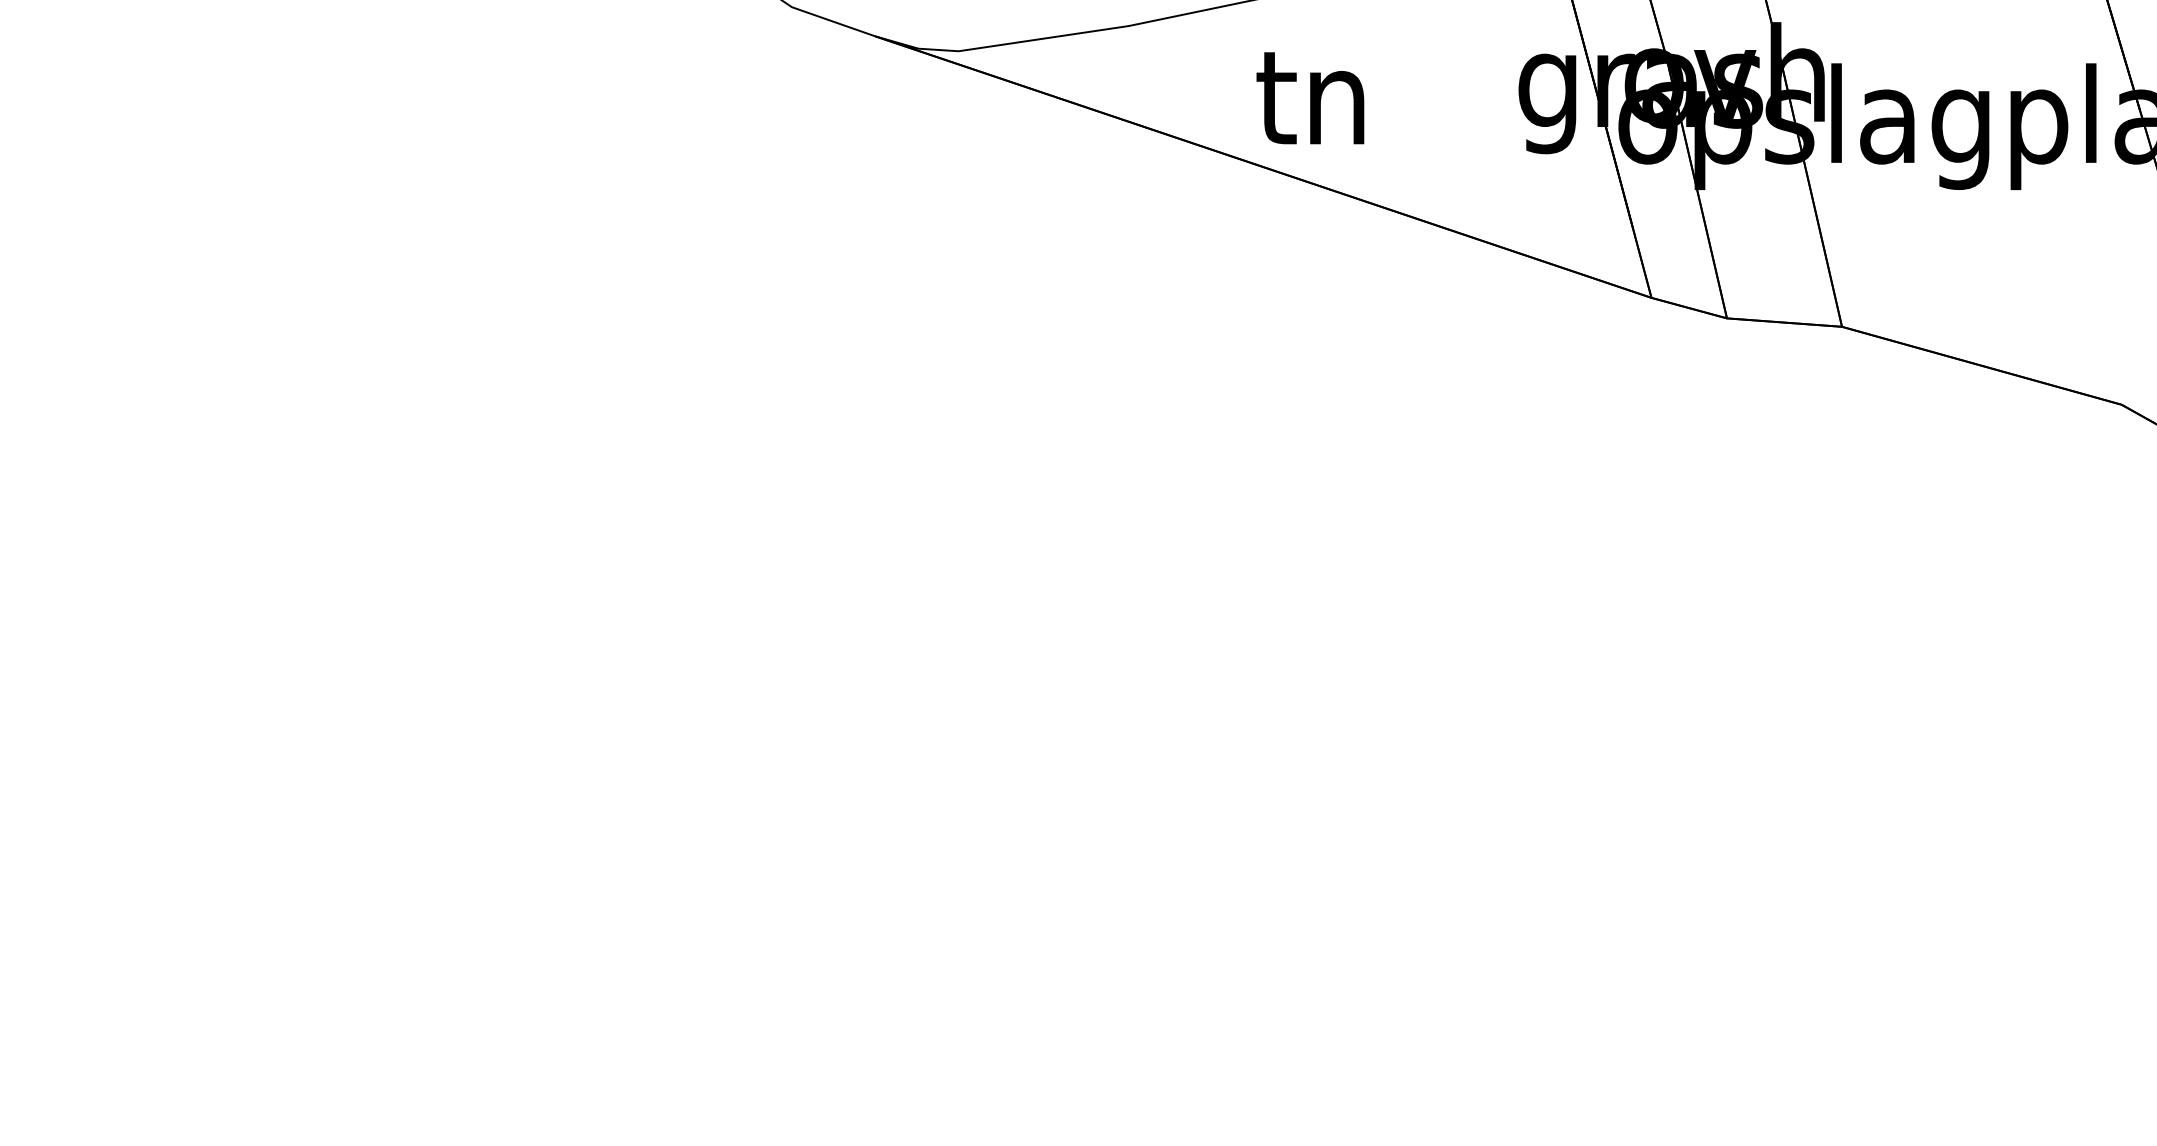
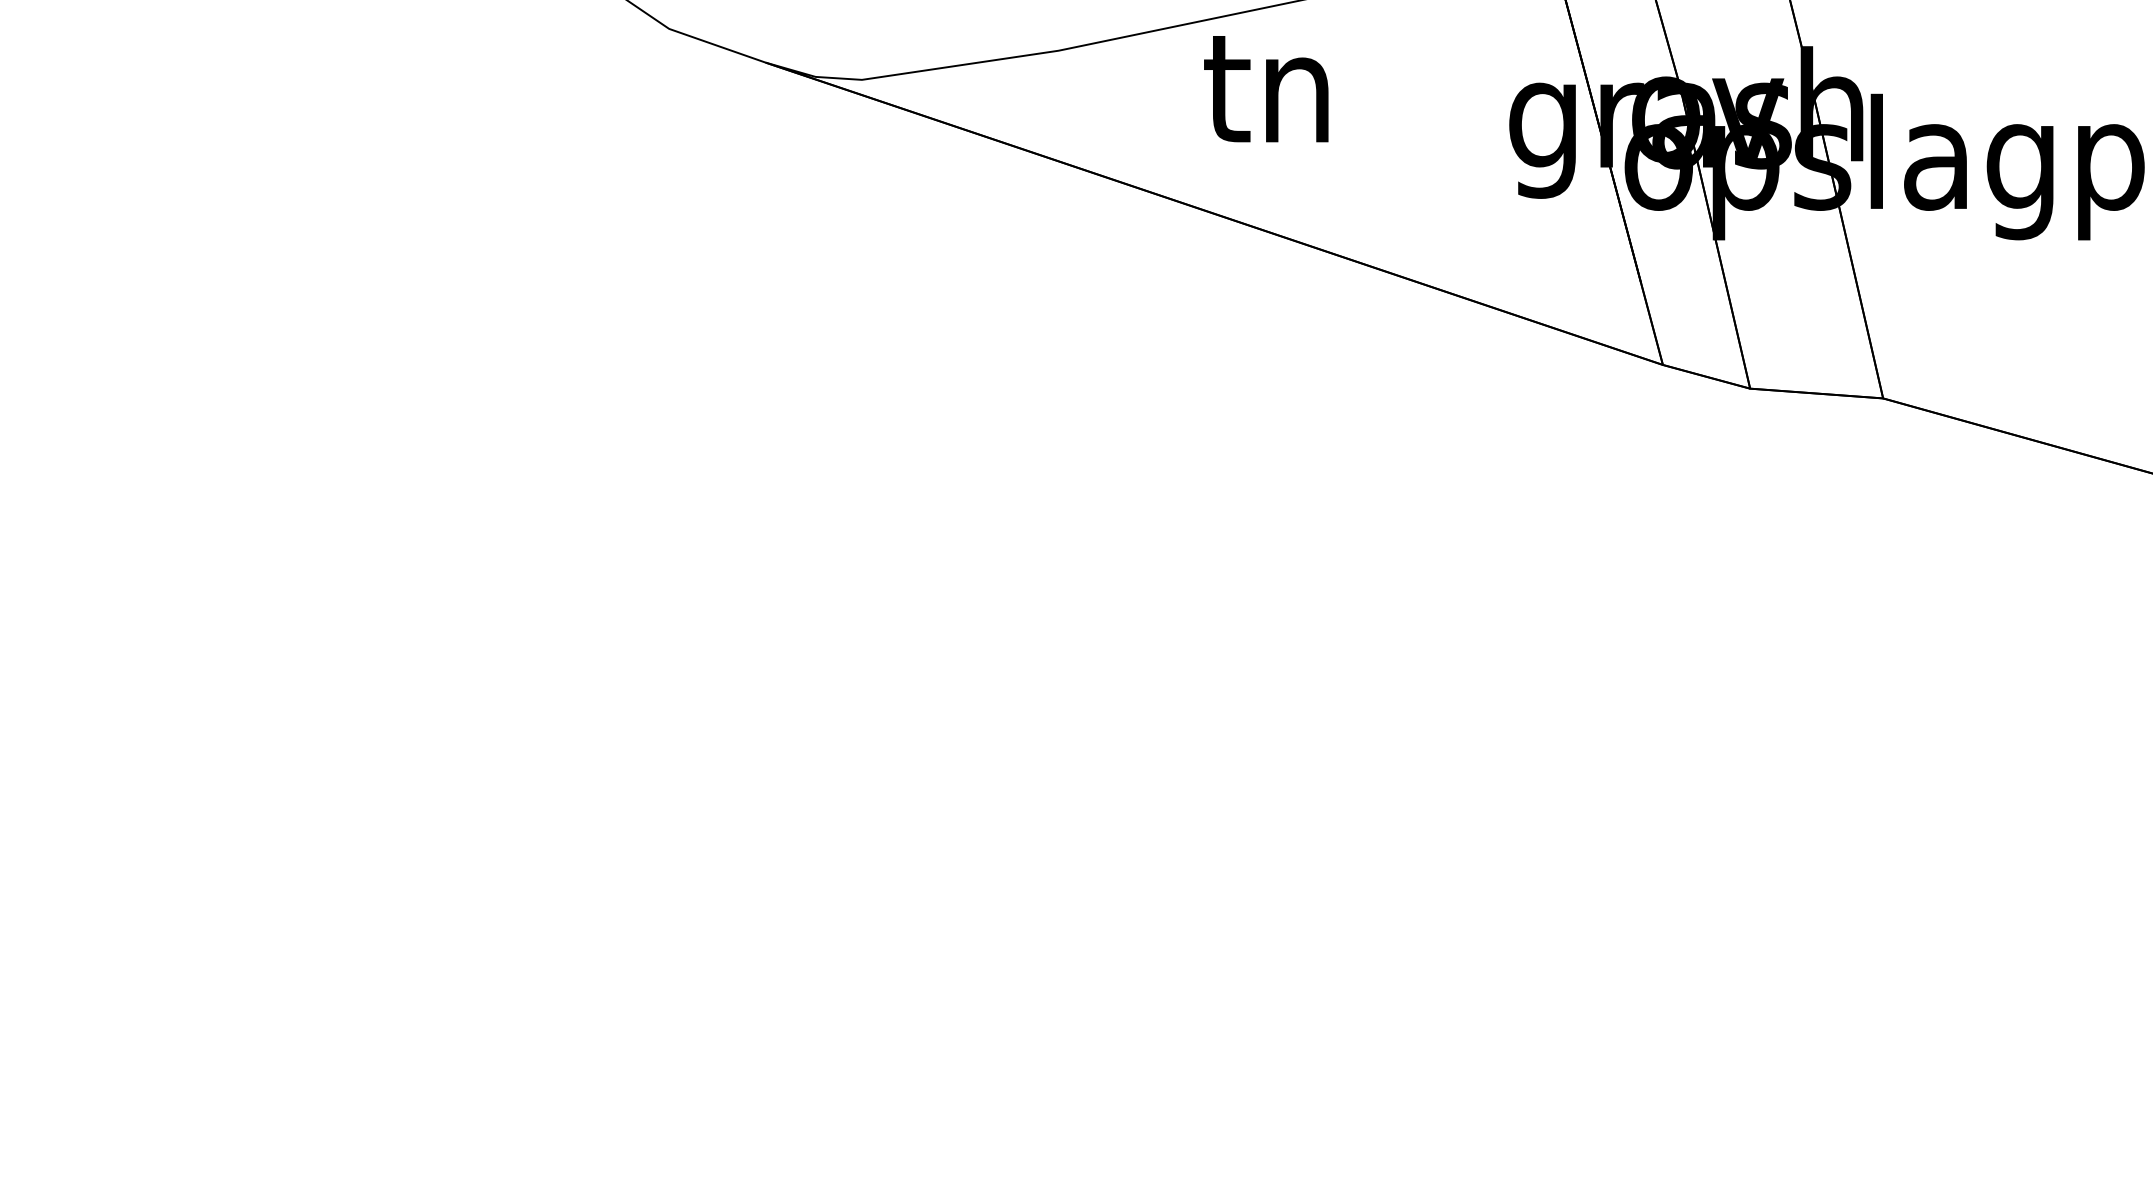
text: (1310, 98) -> (1266, 89), moved

